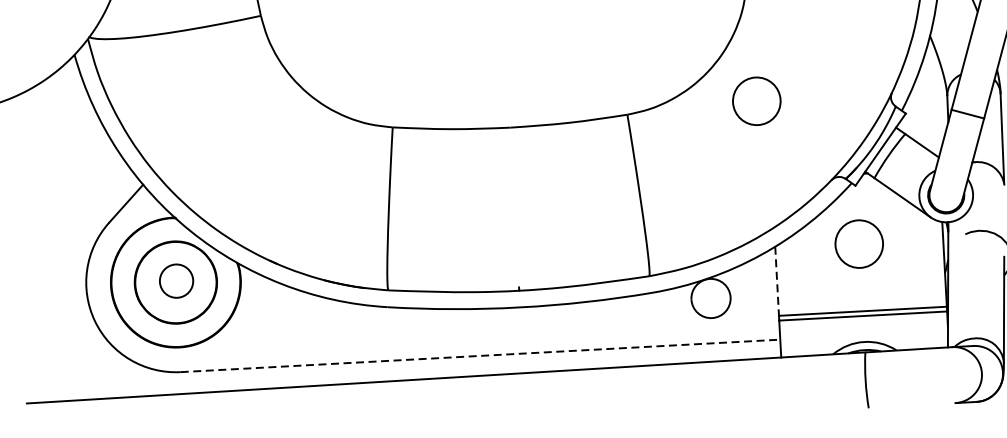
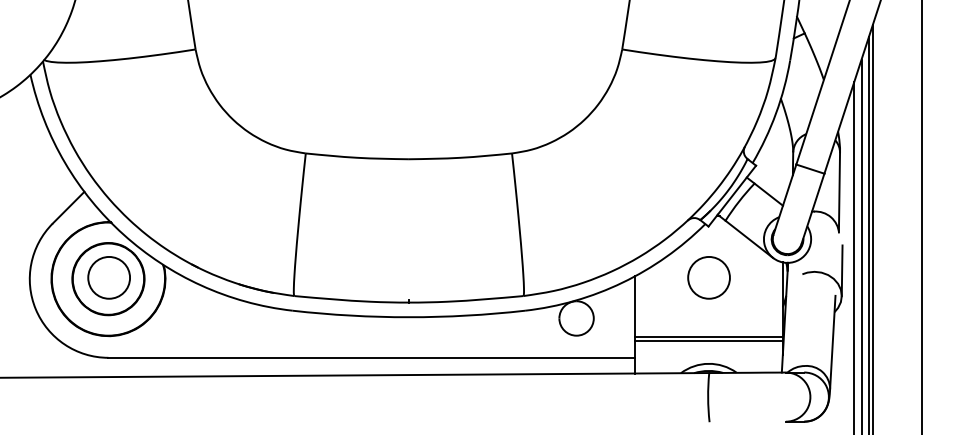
circle: (756, 100) -> (625, 147), removed
circle: (175, 280) -> (108, 277), size x1.43
line: (777, 282) -> (635, 307), dashed -> solid
line: (481, 355) -> (372, 357), dashed -> solid

